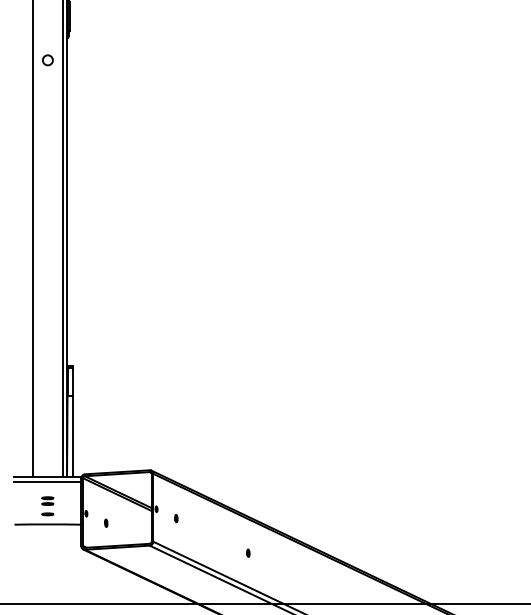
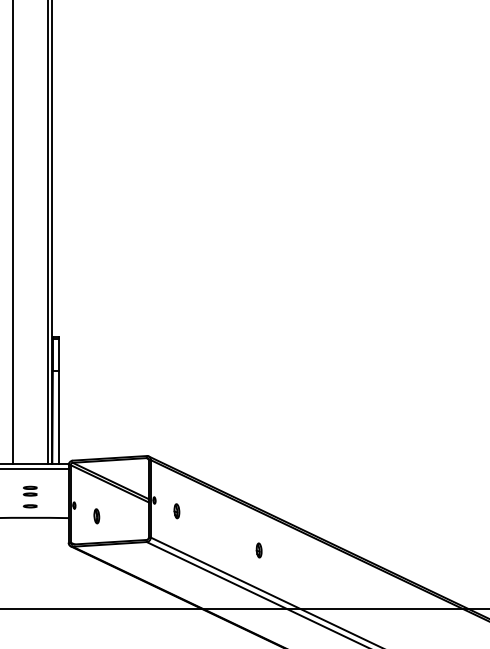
part: (176, 518) -> (177, 511), size x1.67
part: (106, 523) -> (97, 516), size x1.67
part: (248, 553) -> (259, 551), size x1.67

